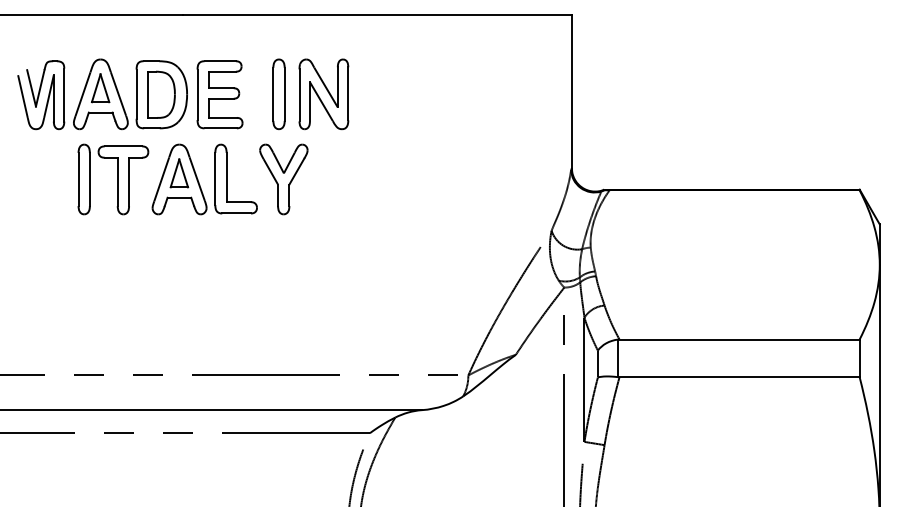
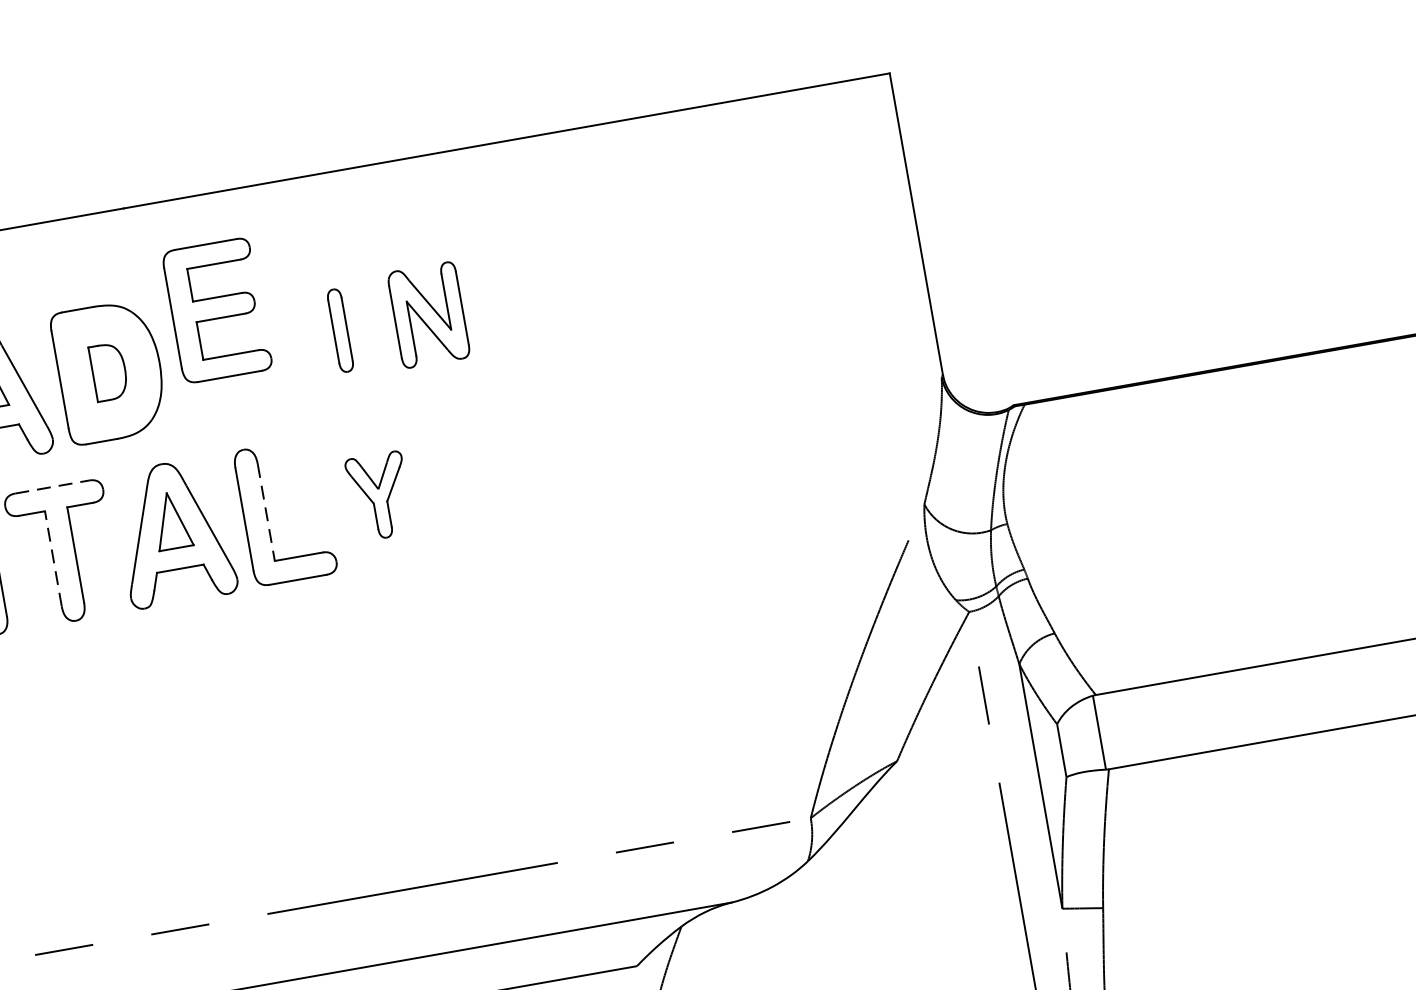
part: (161, 94) -> (109, 371), size x0.6
part: (219, 94) -> (216, 310), moved
part: (278, 94) -> (339, 331), size x0.6
part: (323, 94) -> (428, 315), size x0.7
line: (123, 146) -> (52, 487), solid -> dashed
line: (226, 177) -> (265, 512), solid -> dashed
part: (283, 179) -> (378, 496), size x0.6
line: (117, 181) -> (52, 558), solid -> dashed

